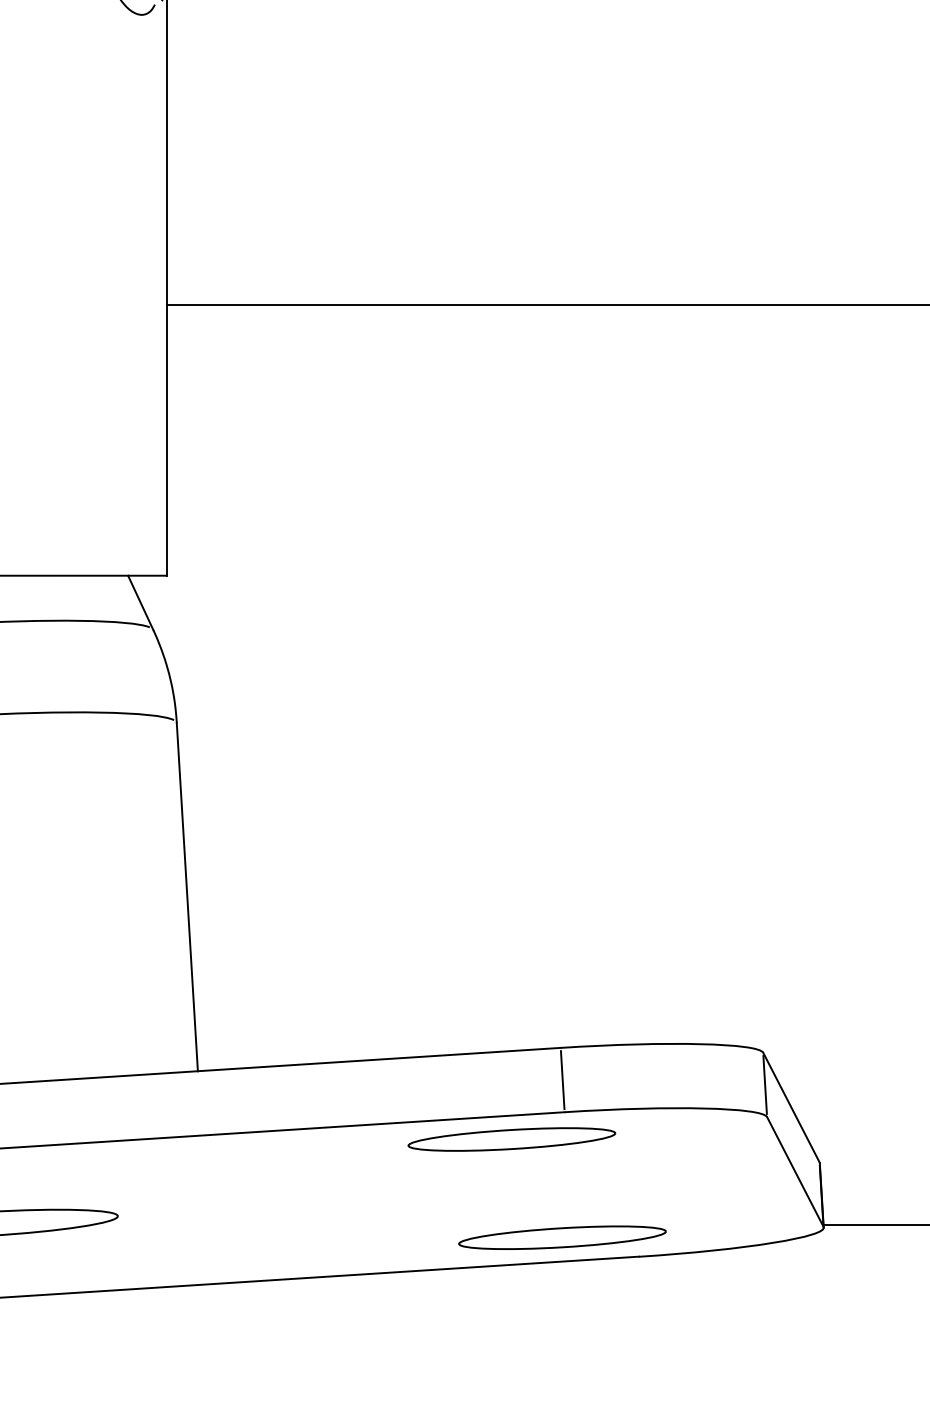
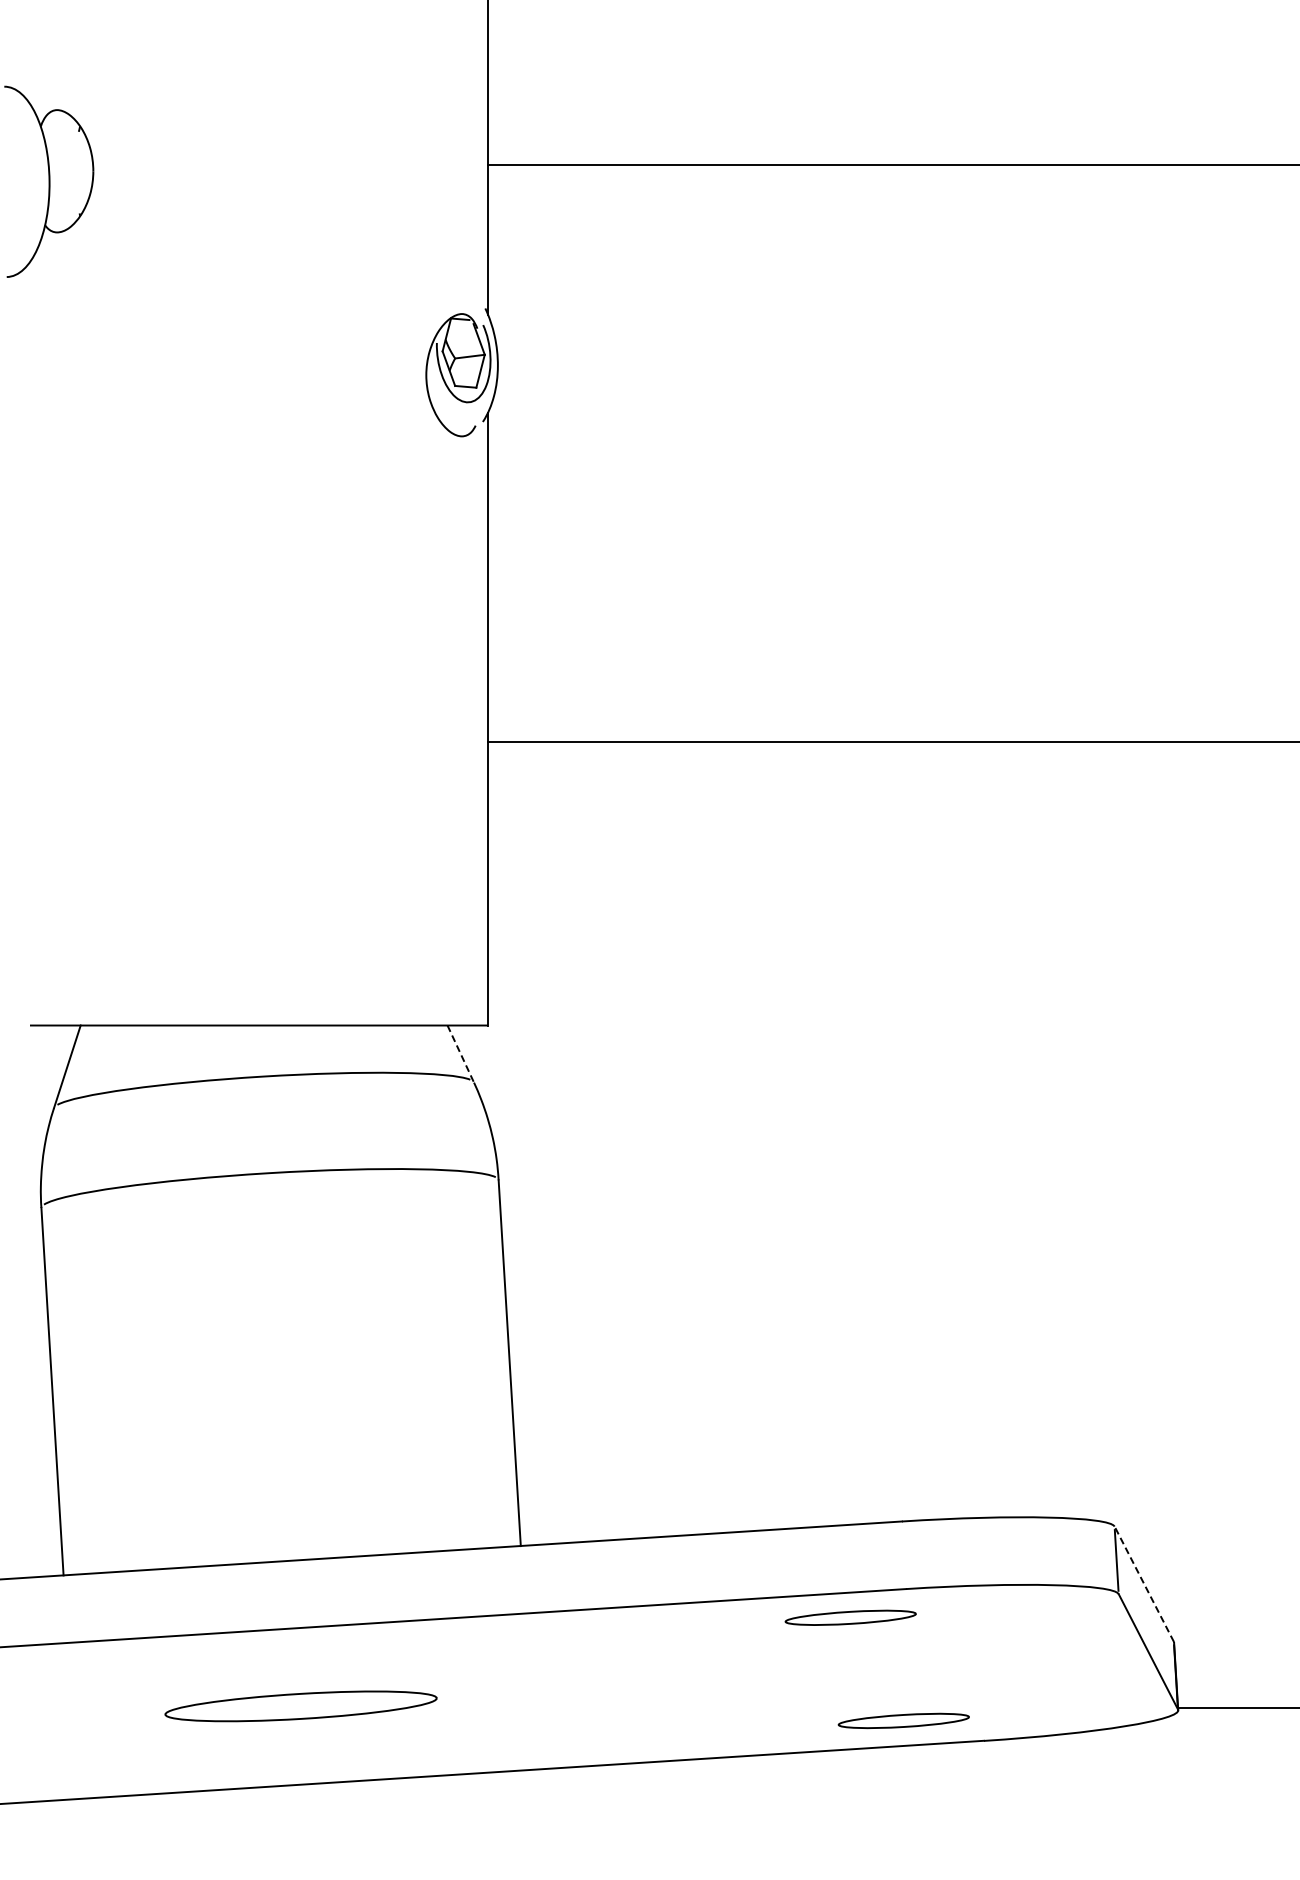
line: (141, 603) -> (461, 1054), solid -> dashed
line: (562, 1079) -> (903, 1554), removed
line: (791, 1107) -> (1144, 1584), solid -> dashed
part: (511, 1139) -> (850, 1617), size x0.6
part: (562, 1237) -> (903, 1720), size x0.6

